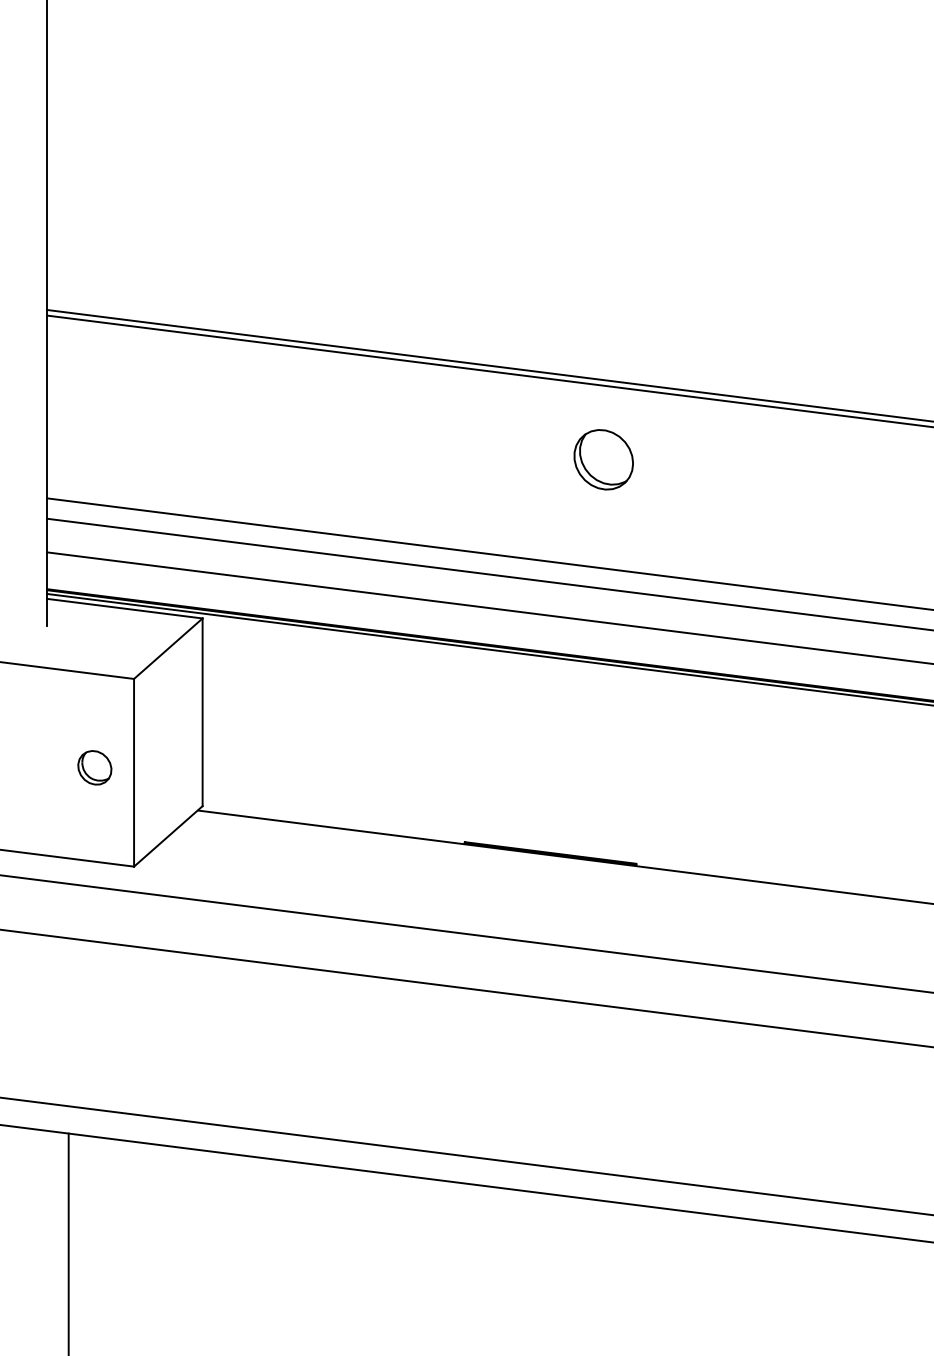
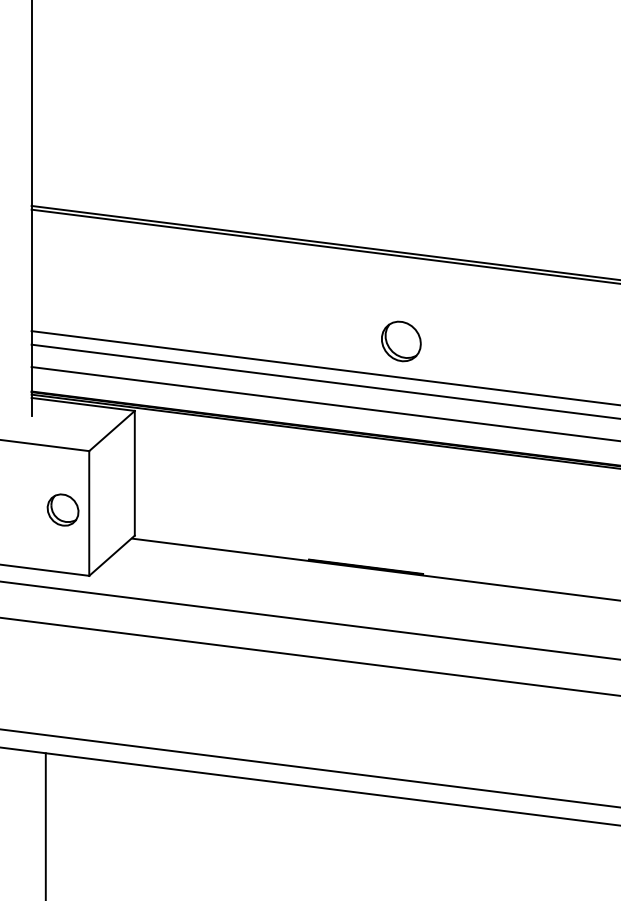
part: (603, 459) -> (401, 341), moved
part: (95, 768) -> (63, 510), size x1.4

